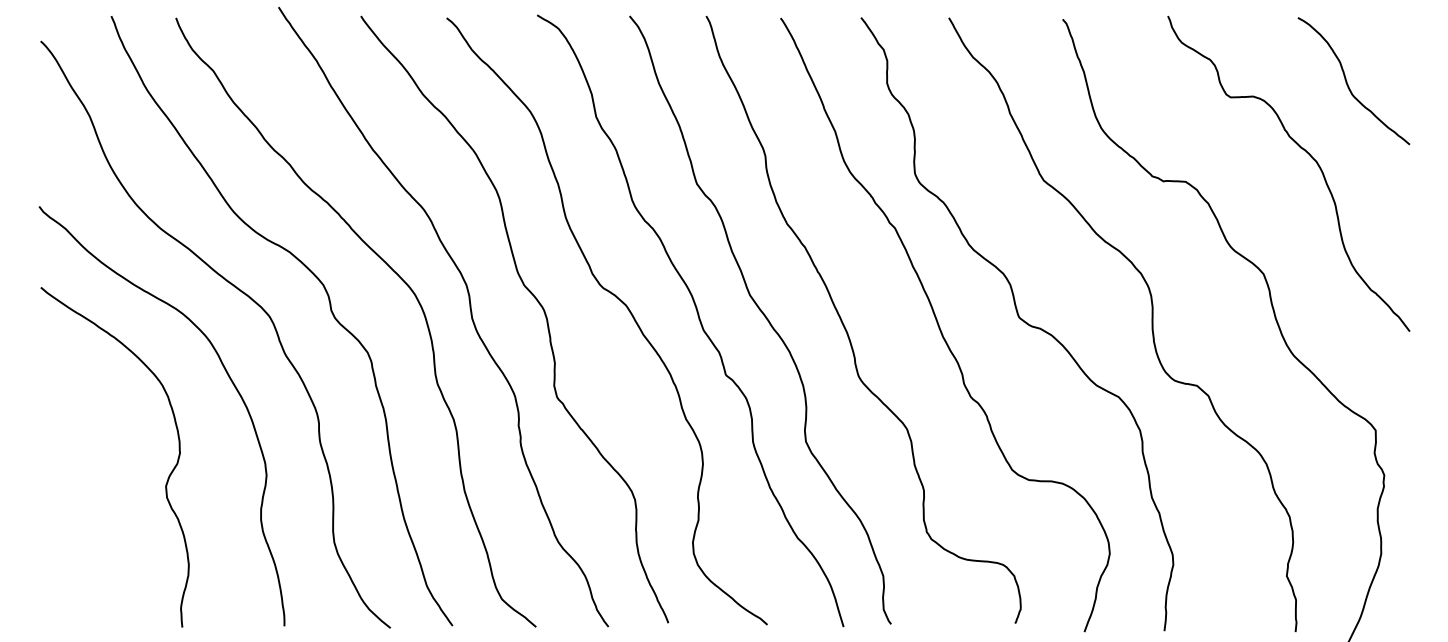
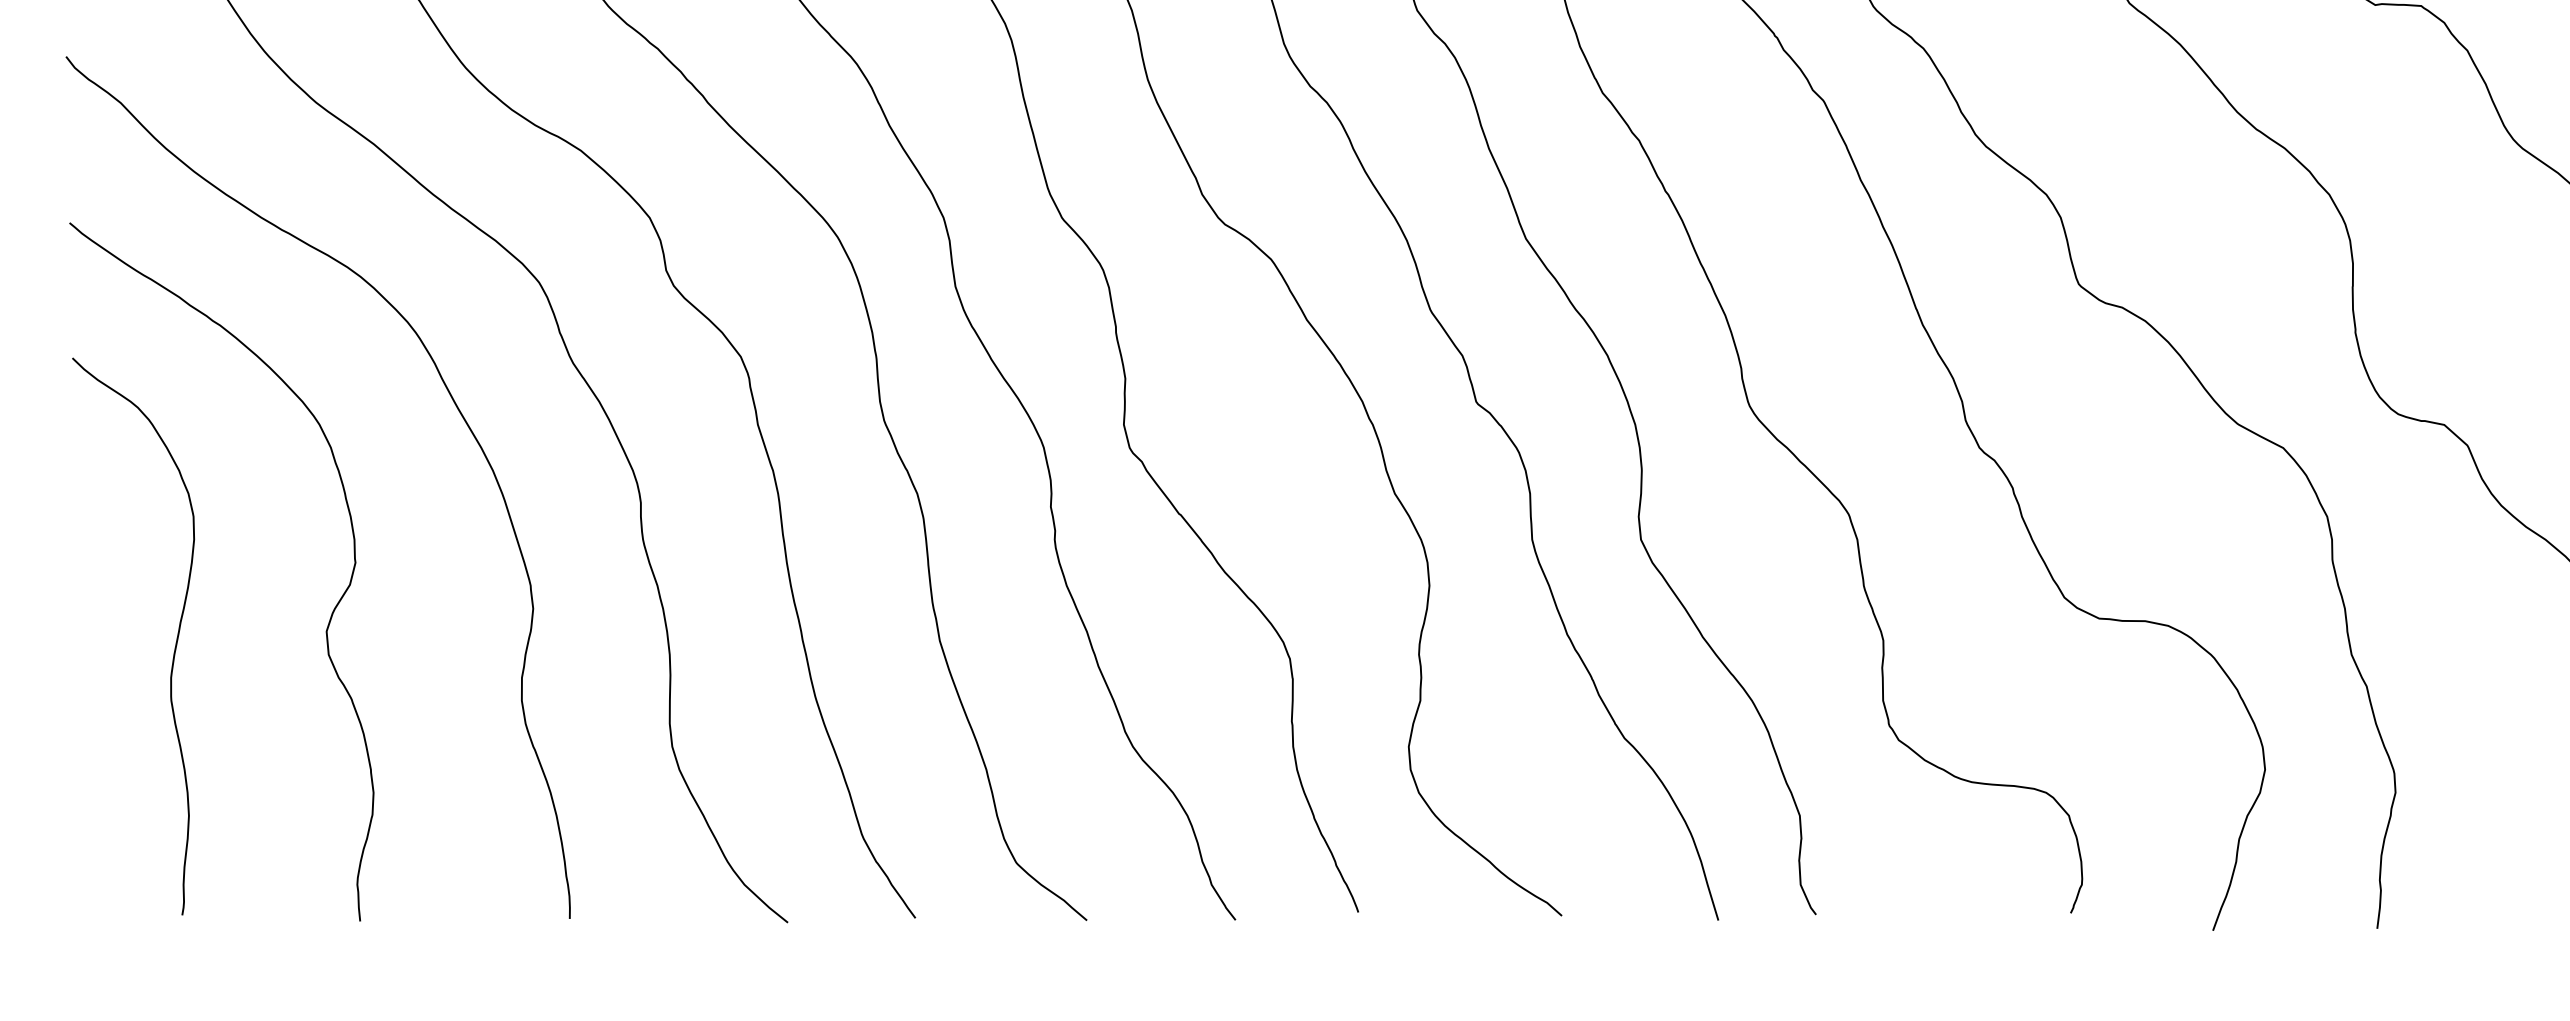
curve: (91, 493) -> (173, 646), added

